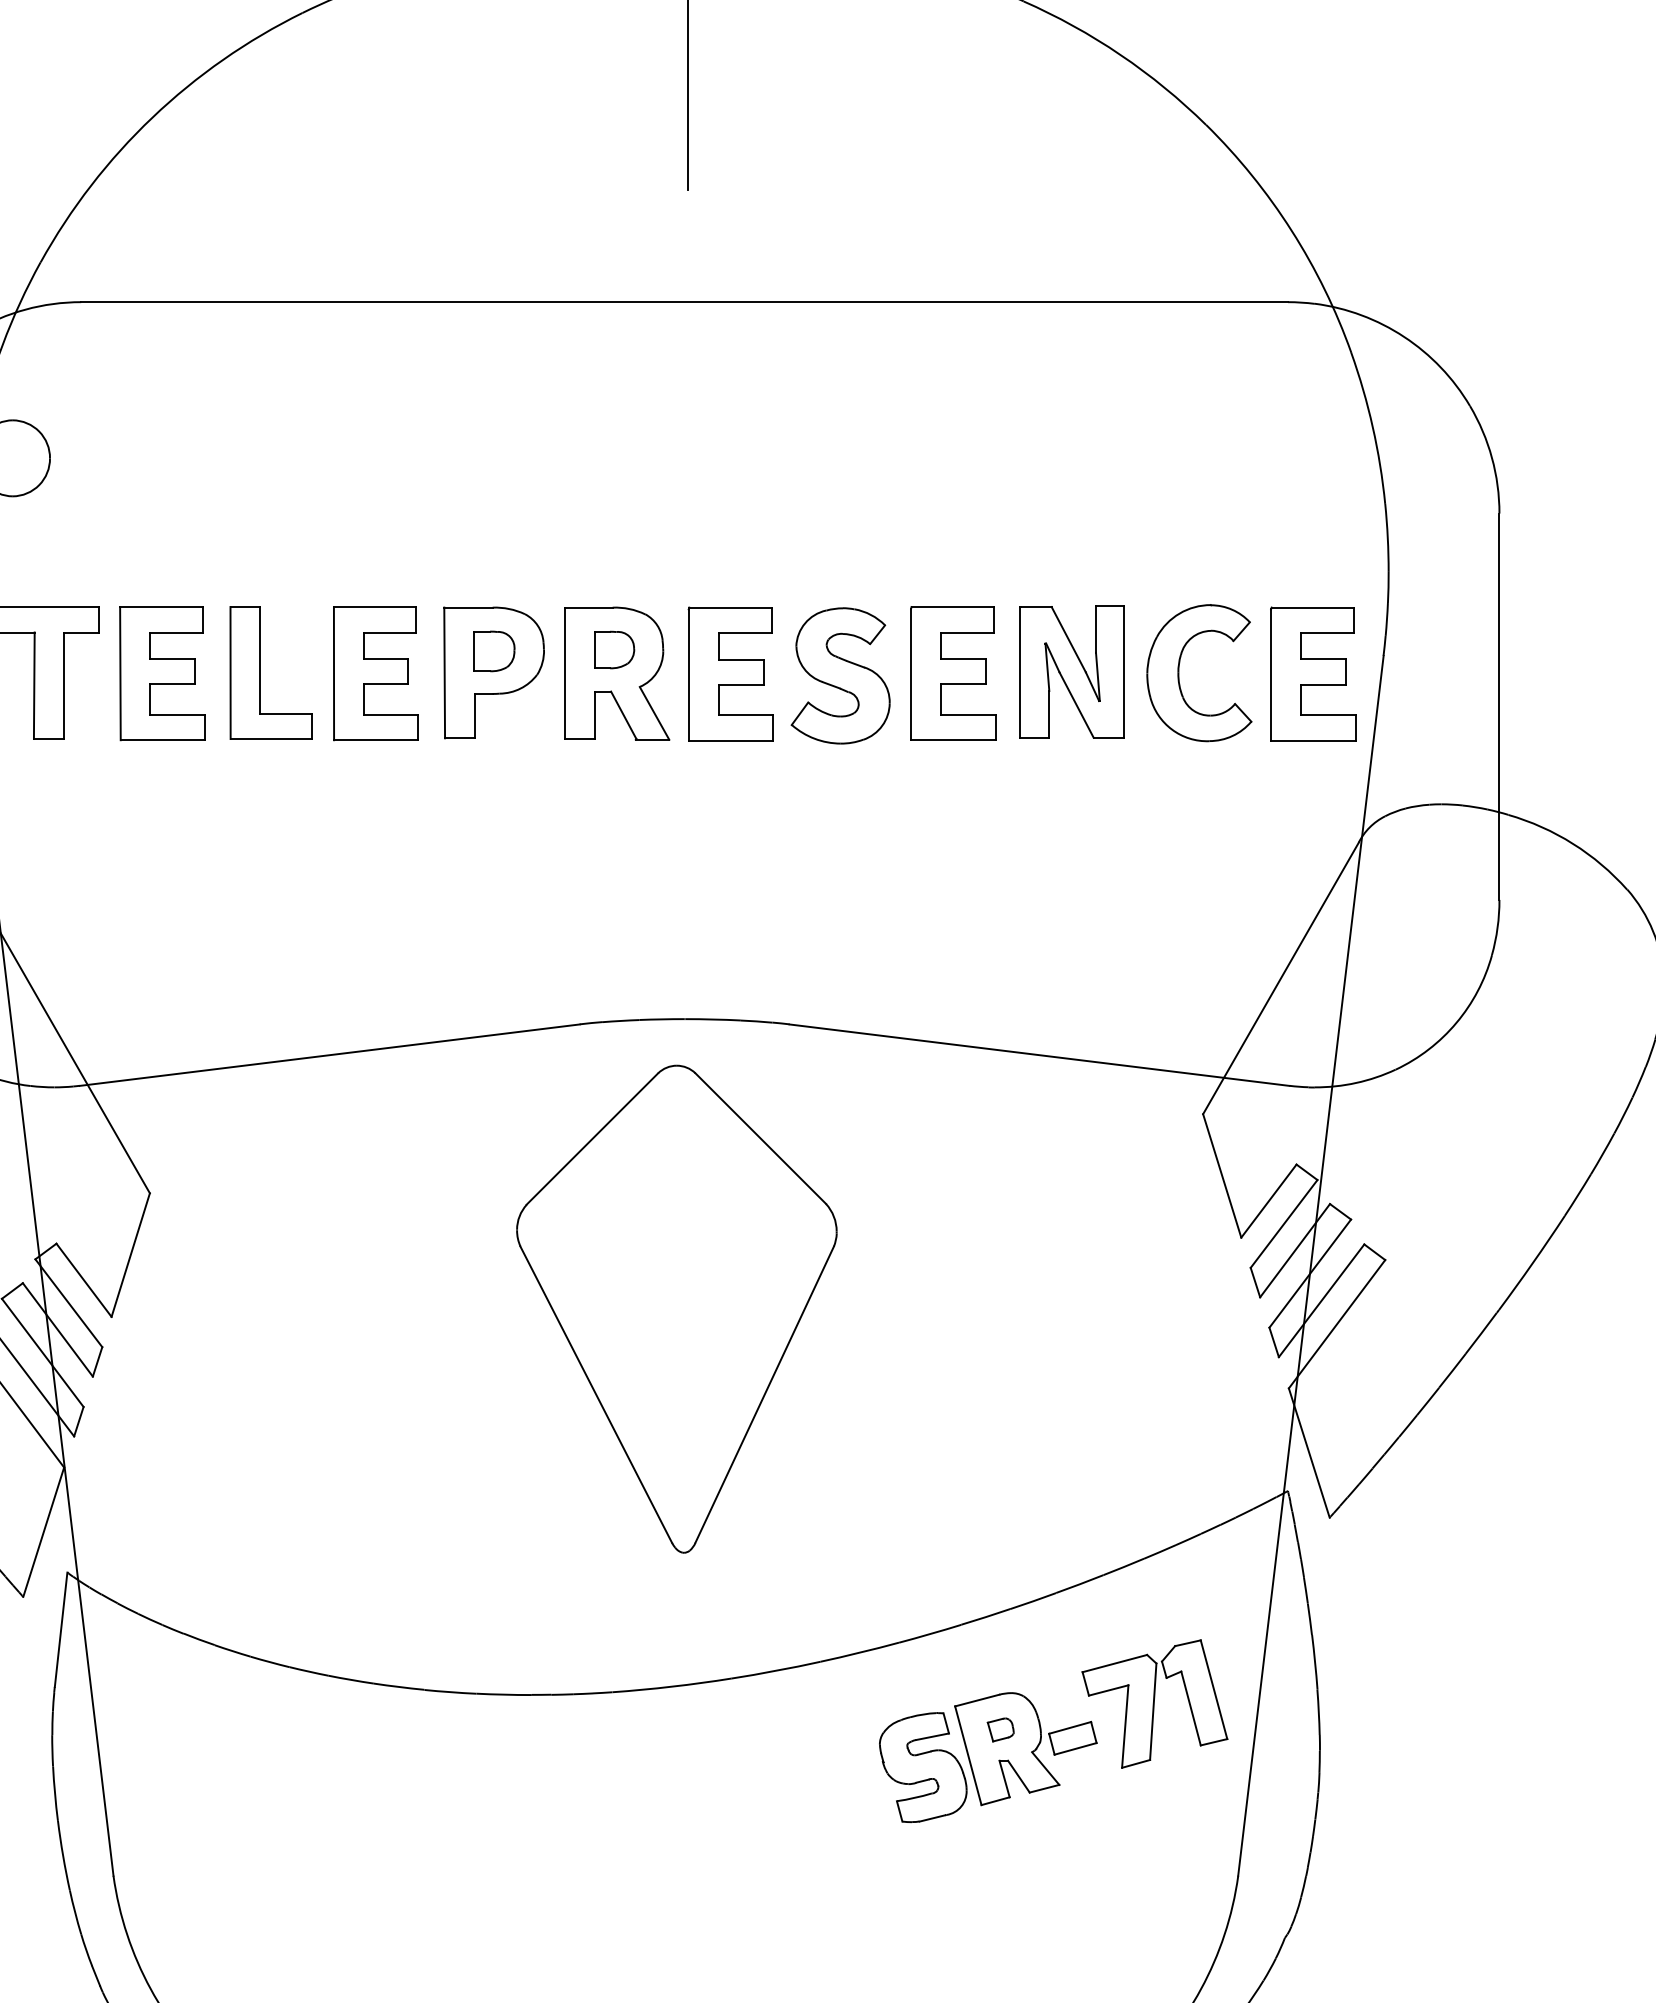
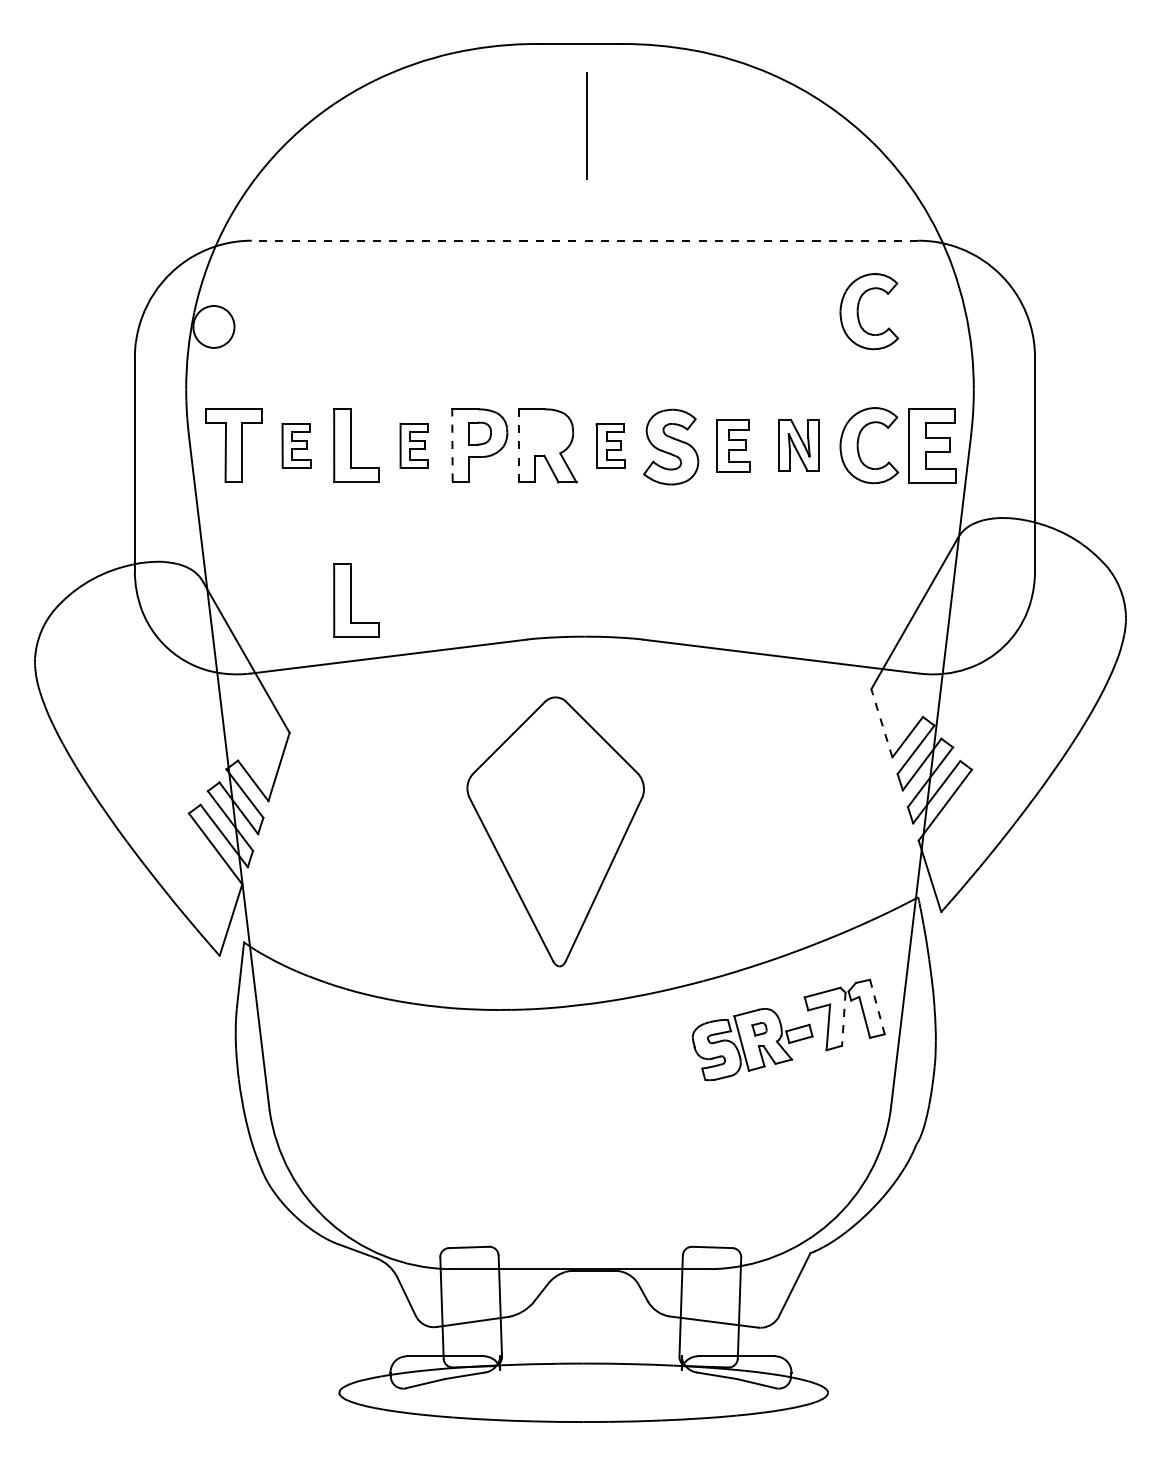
line: (683, 301) -> (584, 240), solid -> dashed
part: (1179, 430) -> (858, 311), added
part: (614, 649) -> (546, 432), removed
part: (162, 672) -> (296, 445), size x0.6
part: (375, 672) -> (414, 445), size x0.6
line: (444, 672) -> (452, 445), solid -> dashed
line: (564, 672) -> (518, 445), solid -> dashed
part: (730, 672) -> (610, 445), size x0.6
part: (953, 672) -> (733, 445), size x0.7
part: (1071, 672) -> (798, 445), size x0.7
part: (270, 953) -> (356, 600), added
line: (1221, 1176) -> (881, 723), solid -> dashed
part: (676, 1308) -> (555, 831), moved
line: (1214, 1690) -> (877, 1007), solid -> dashed
line: (1152, 1712) -> (843, 1019), solid -> dashed

